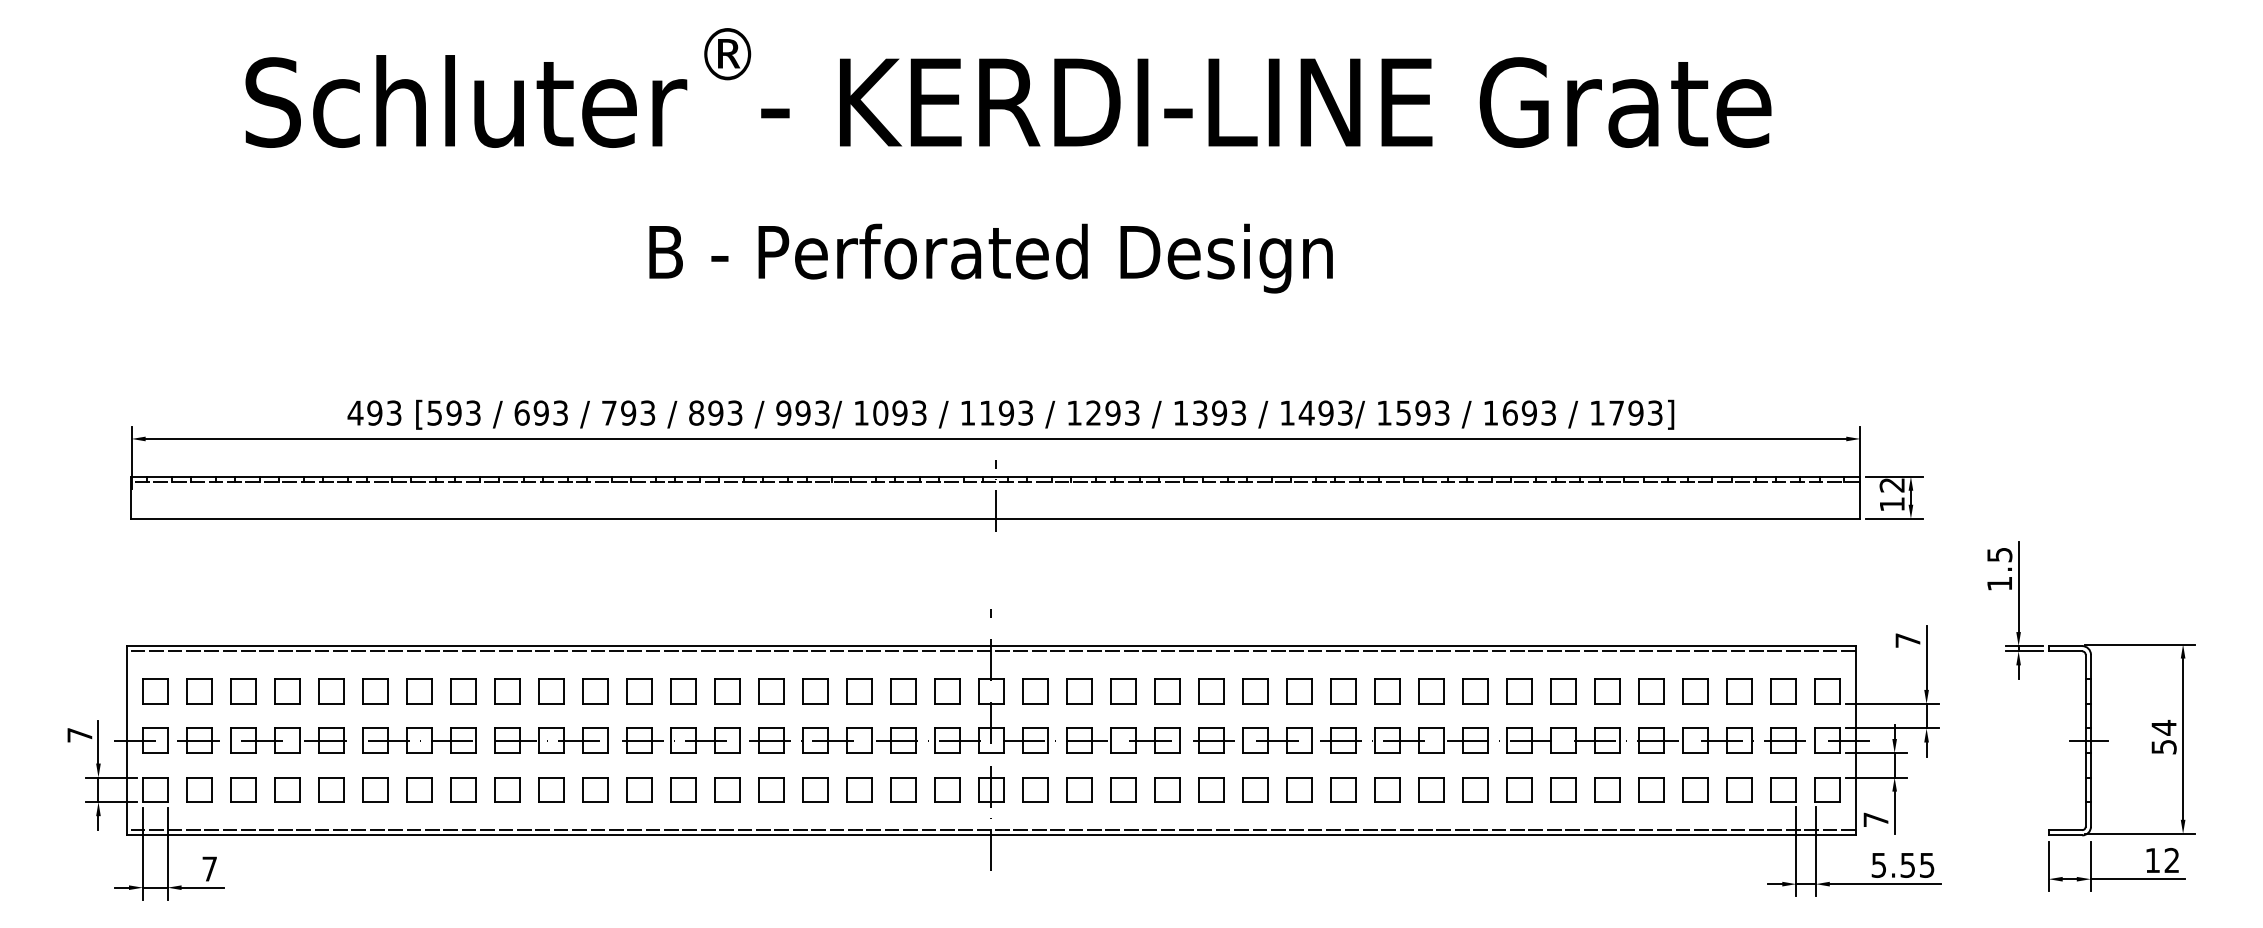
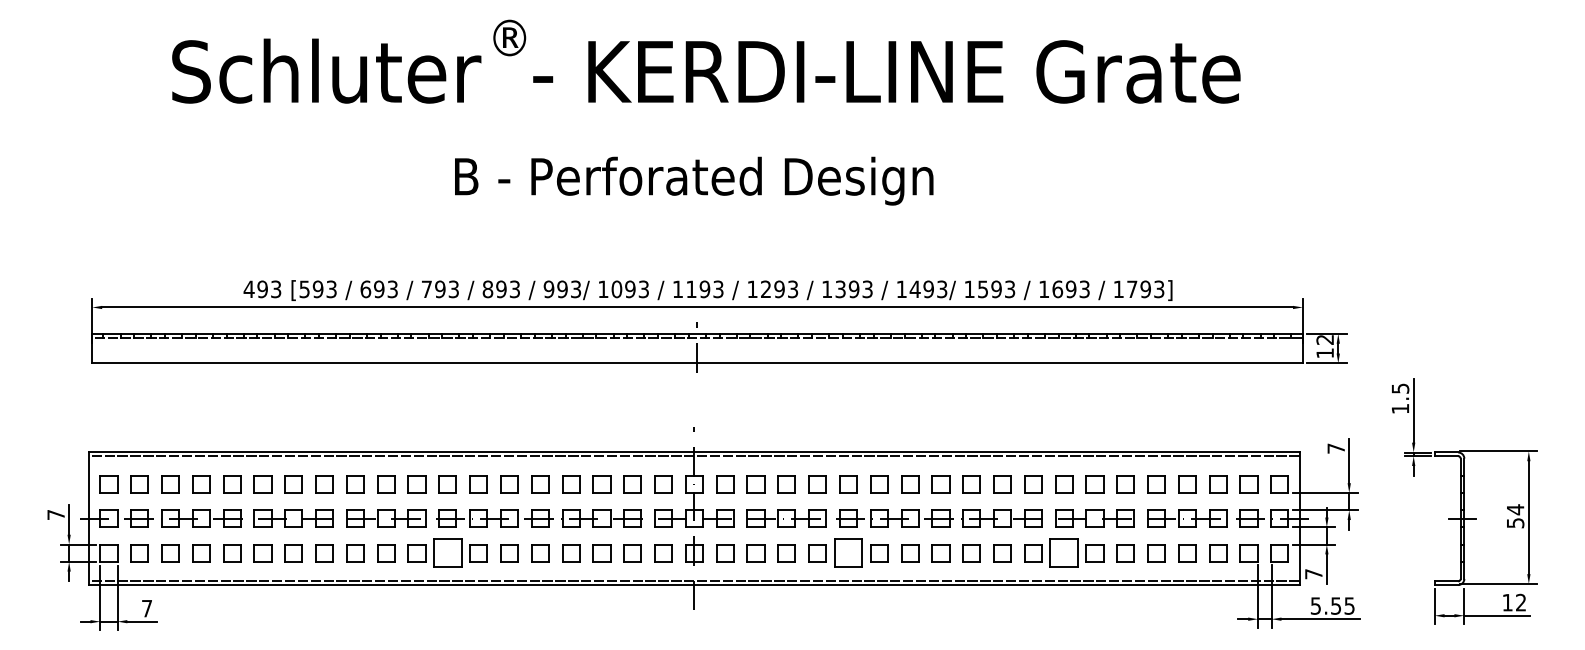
part: (638, 790) -> (447, 553), size x1.6
part: (1211, 790) -> (848, 553), size x1.6
part: (1519, 790) -> (1064, 553), size x1.6

